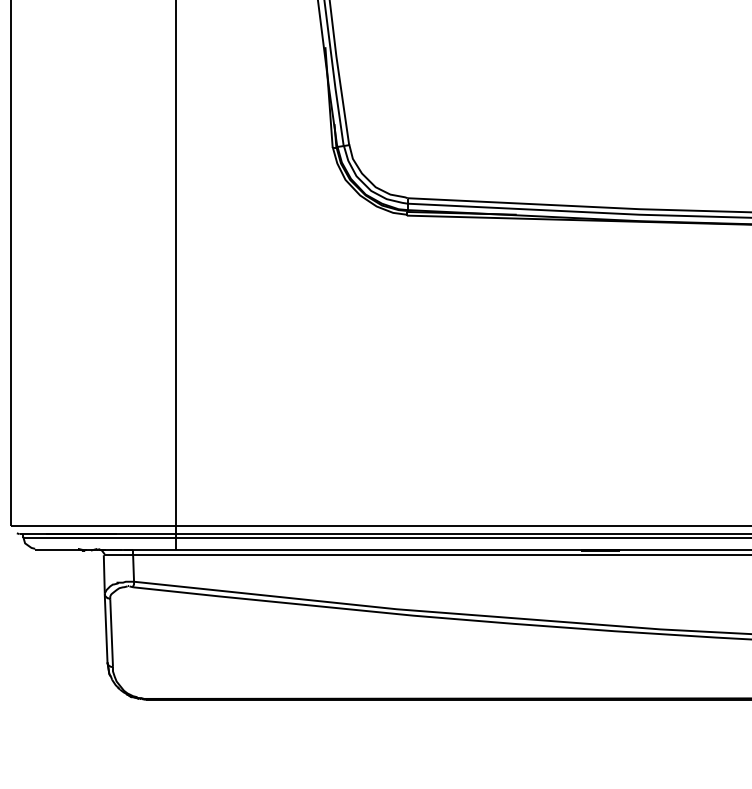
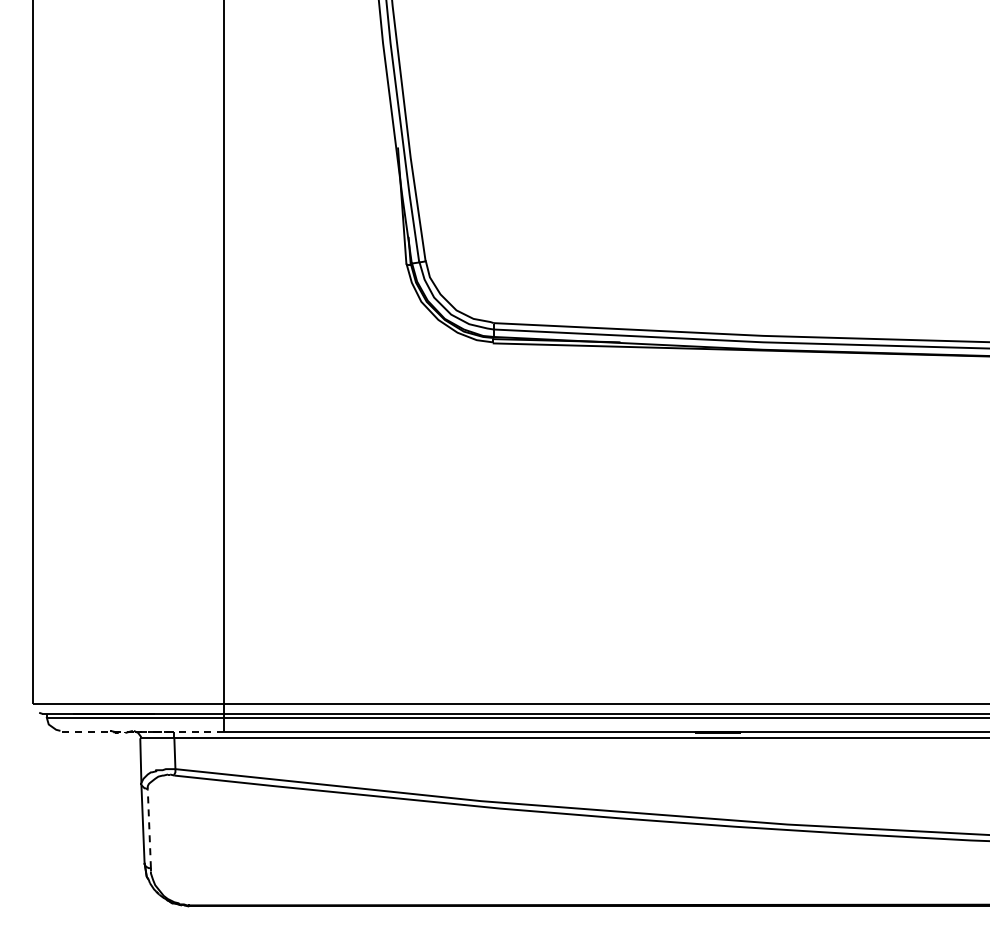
line: (105, 549) -> (142, 731), solid -> dashed
line: (111, 632) -> (149, 828), solid -> dashed

